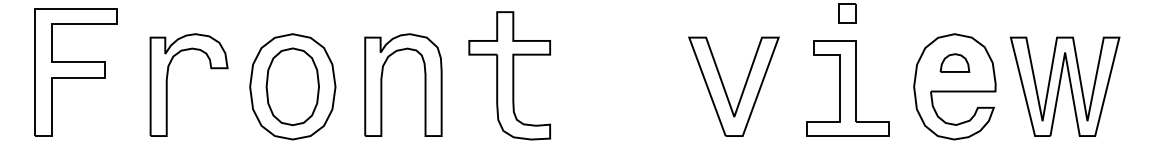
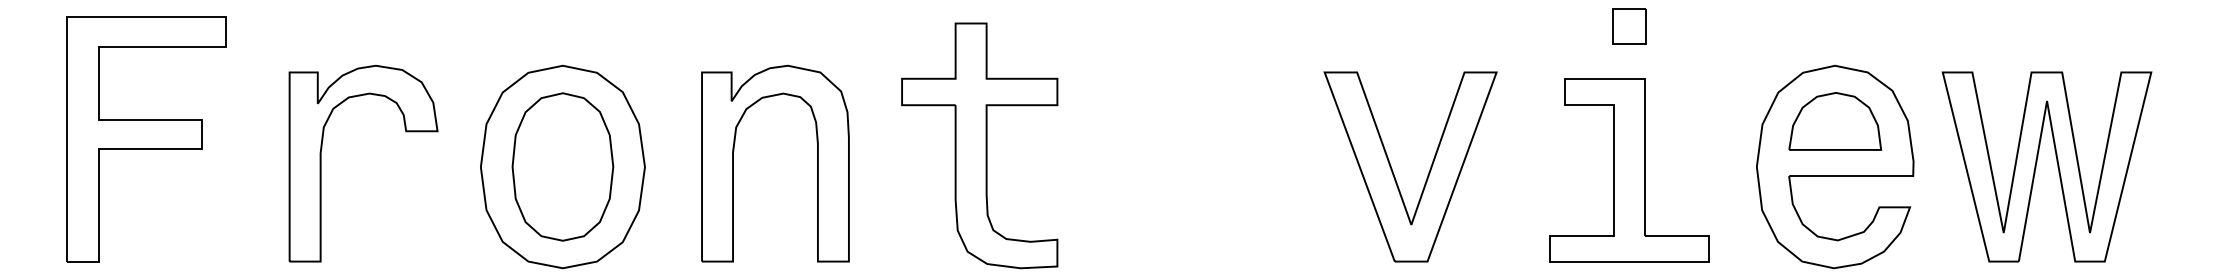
part: (954, 62) -> (1834, 120), size x1.67

